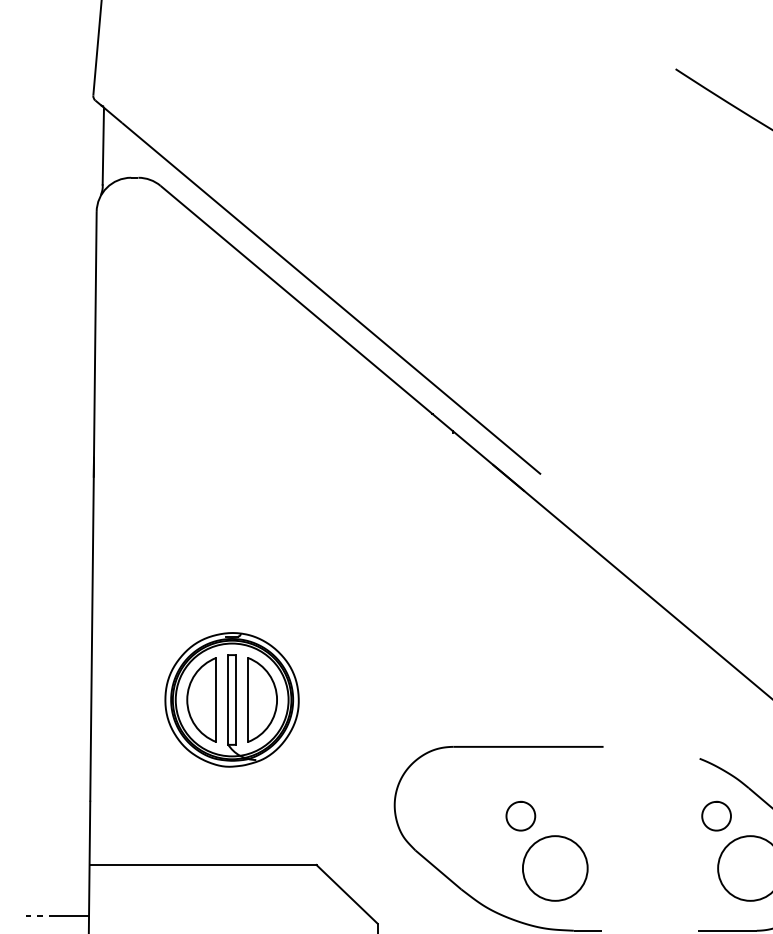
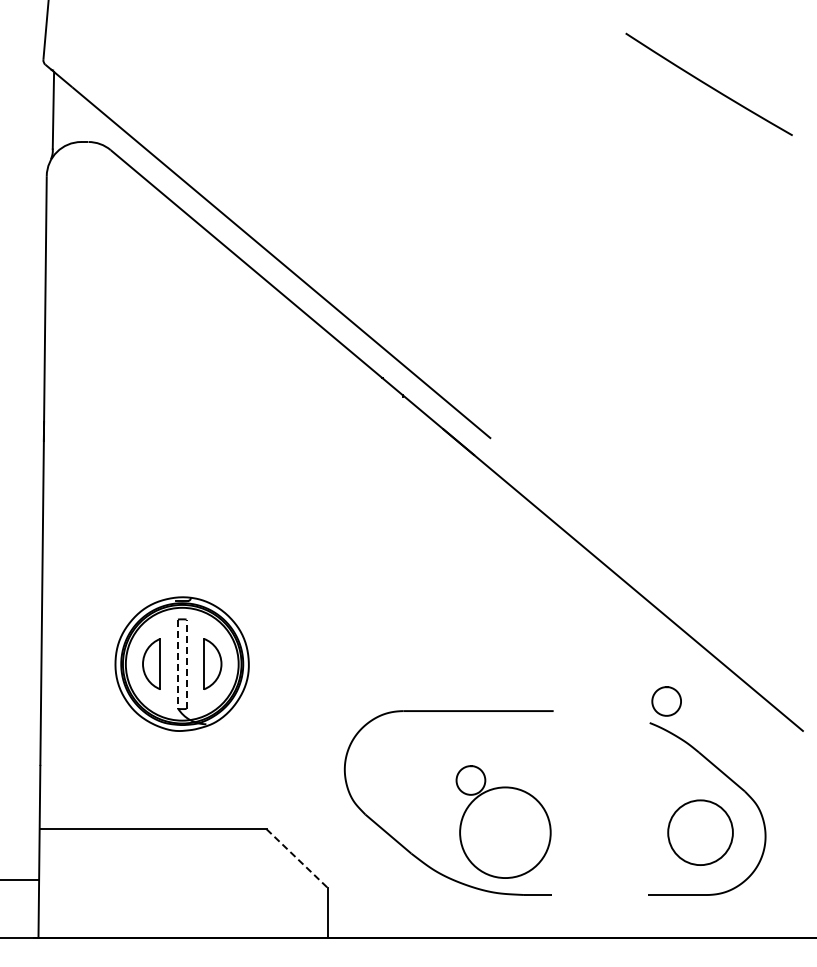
part: (201, 699) -> (151, 663), size x0.6
part: (262, 699) -> (212, 663), size x0.6
line: (227, 700) -> (177, 664), solid -> dashed
line: (236, 700) -> (186, 664), solid -> dashed
curve: (716, 803) -> (666, 688), moved
circle: (555, 868) -> (505, 832), size x1.4
line: (347, 894) -> (297, 858), solid -> dashed

